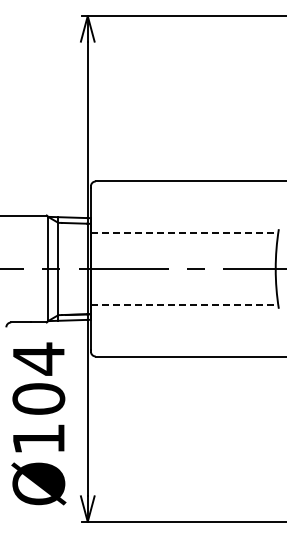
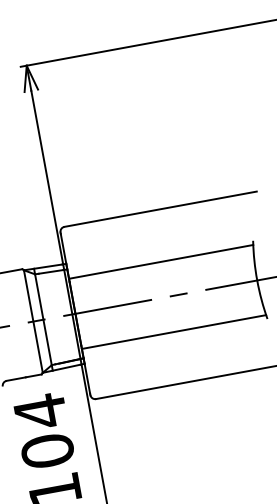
line: (184, 233) -> (161, 262), dashed -> solid
line: (184, 304) -> (173, 331), dashed -> solid

